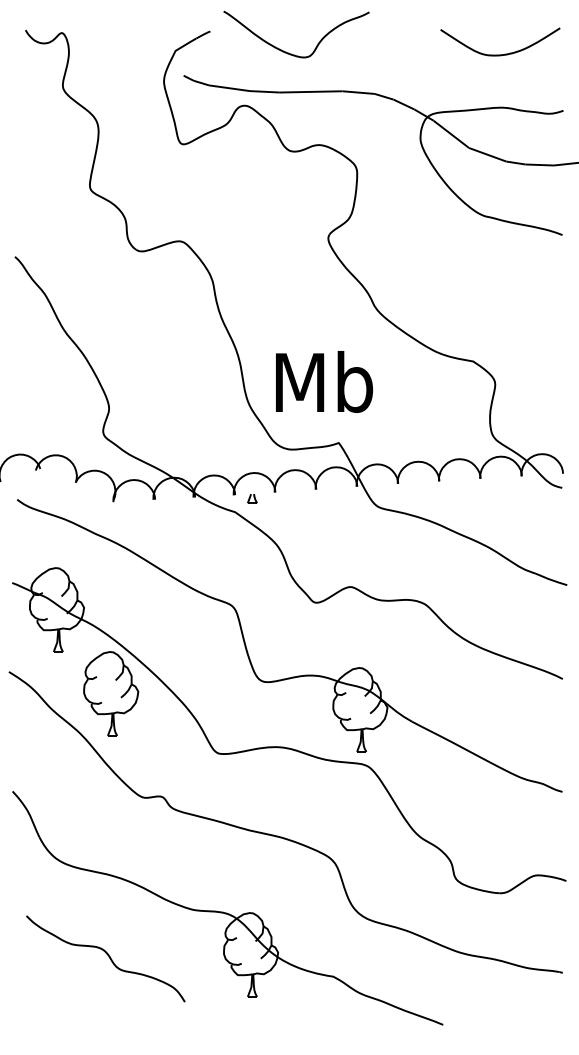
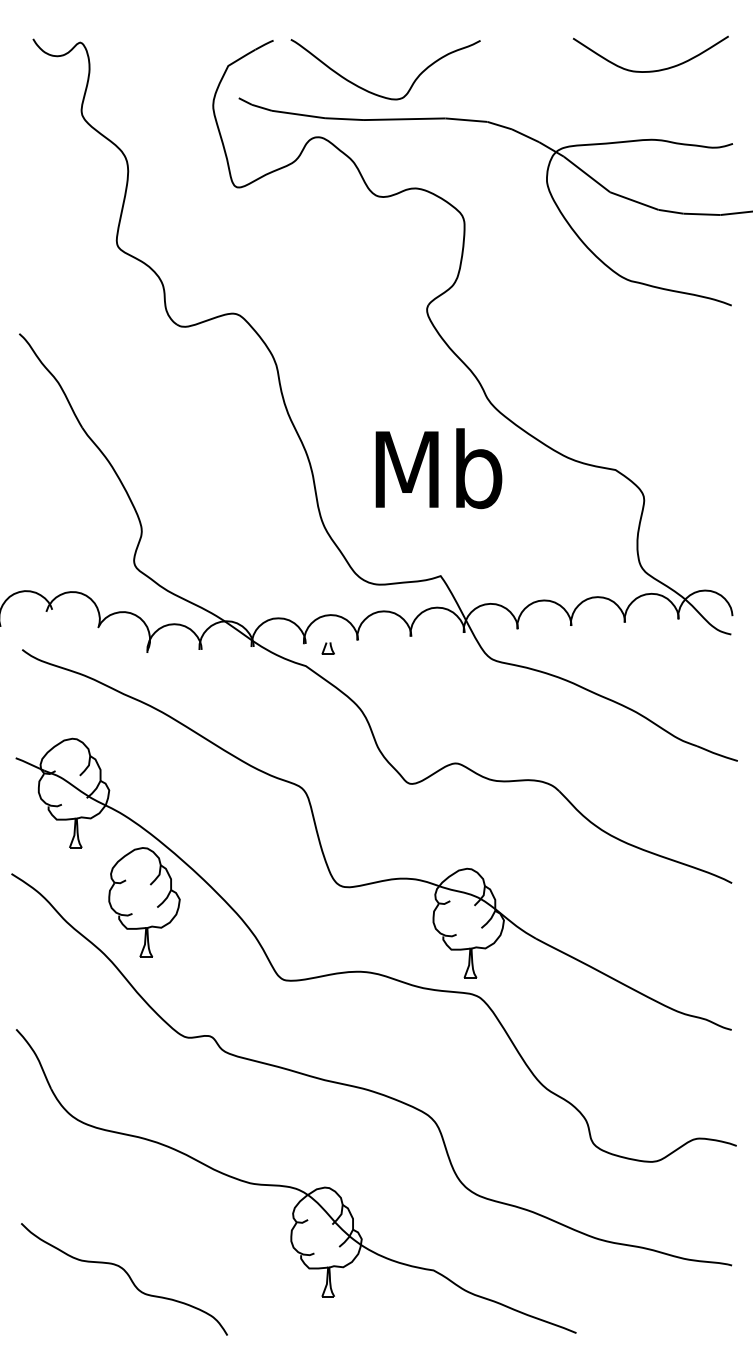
curve: (287, 52) -> (373, 92), moved
text: (324, 381) -> (438, 468), moved
curve: (108, 957) -> (128, 1277), moved

